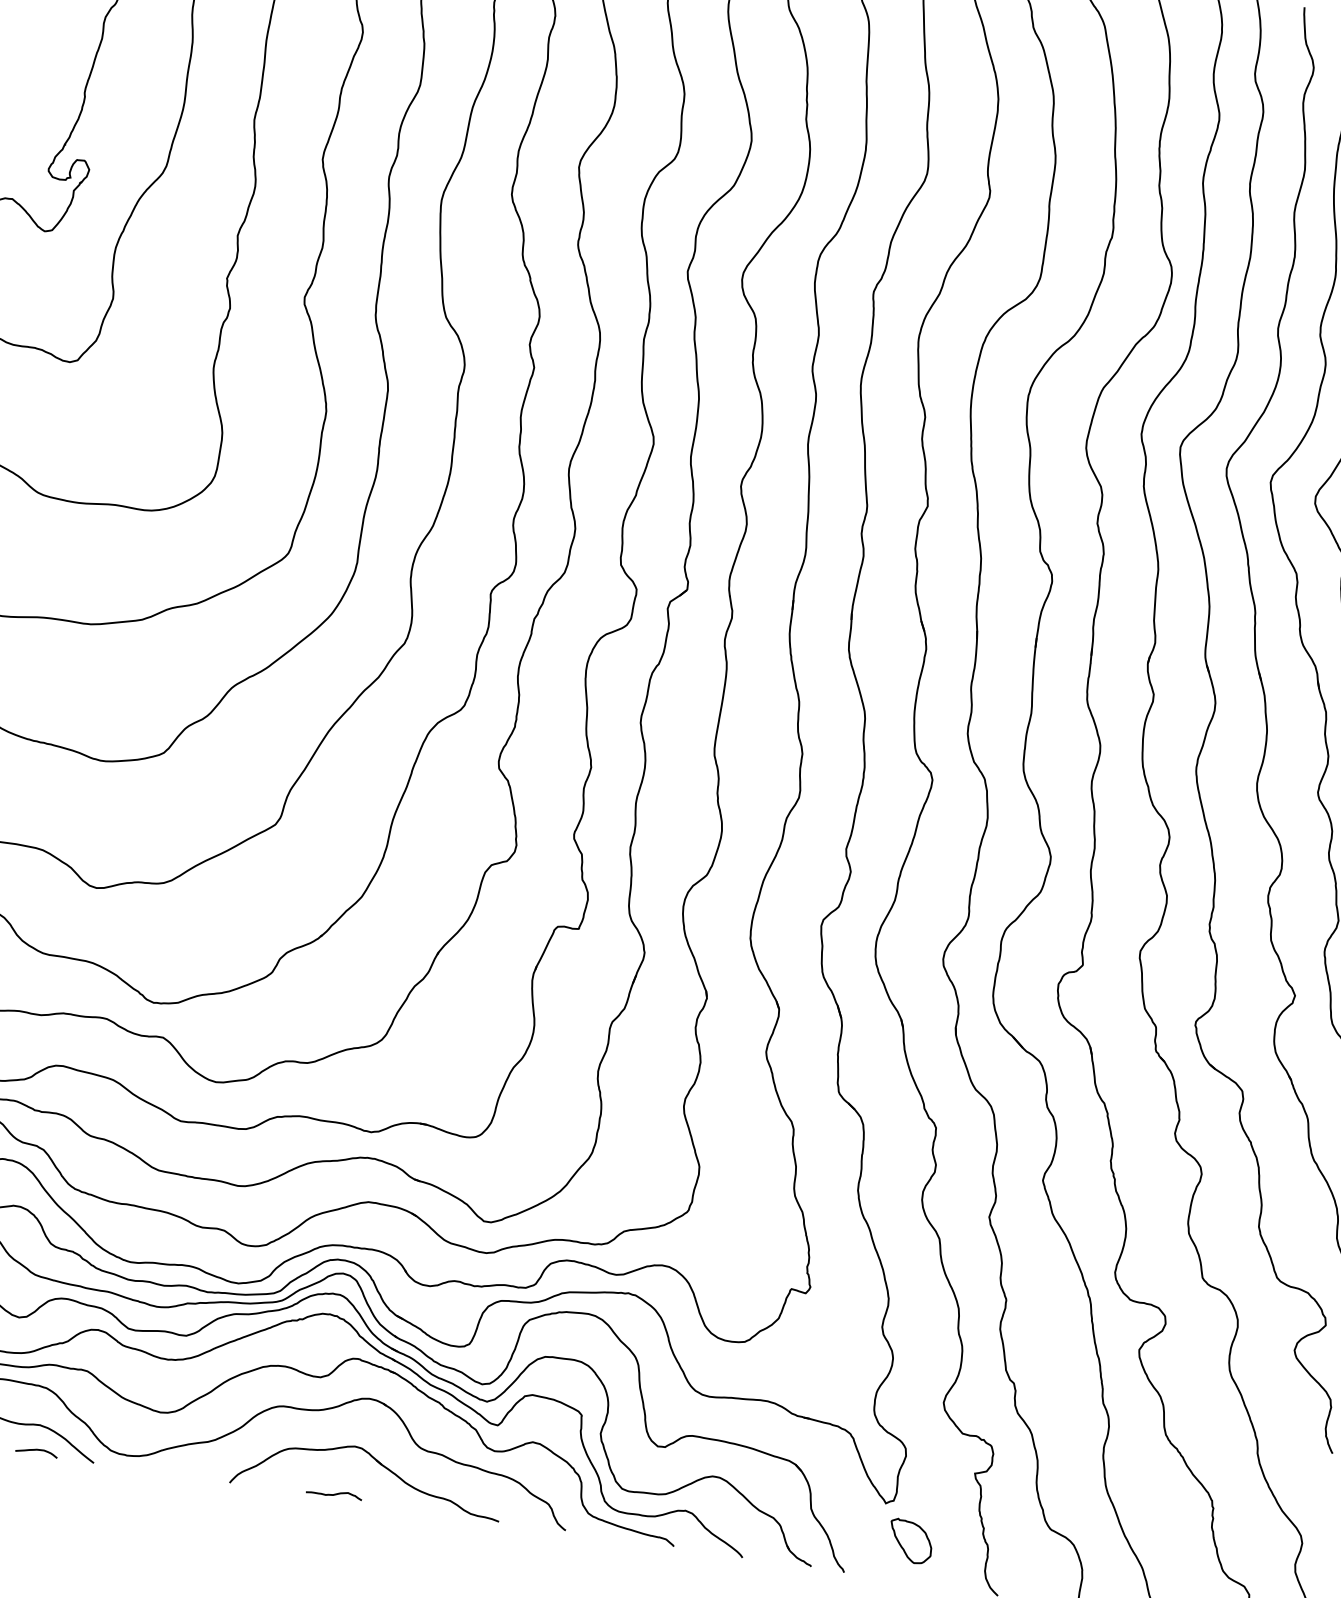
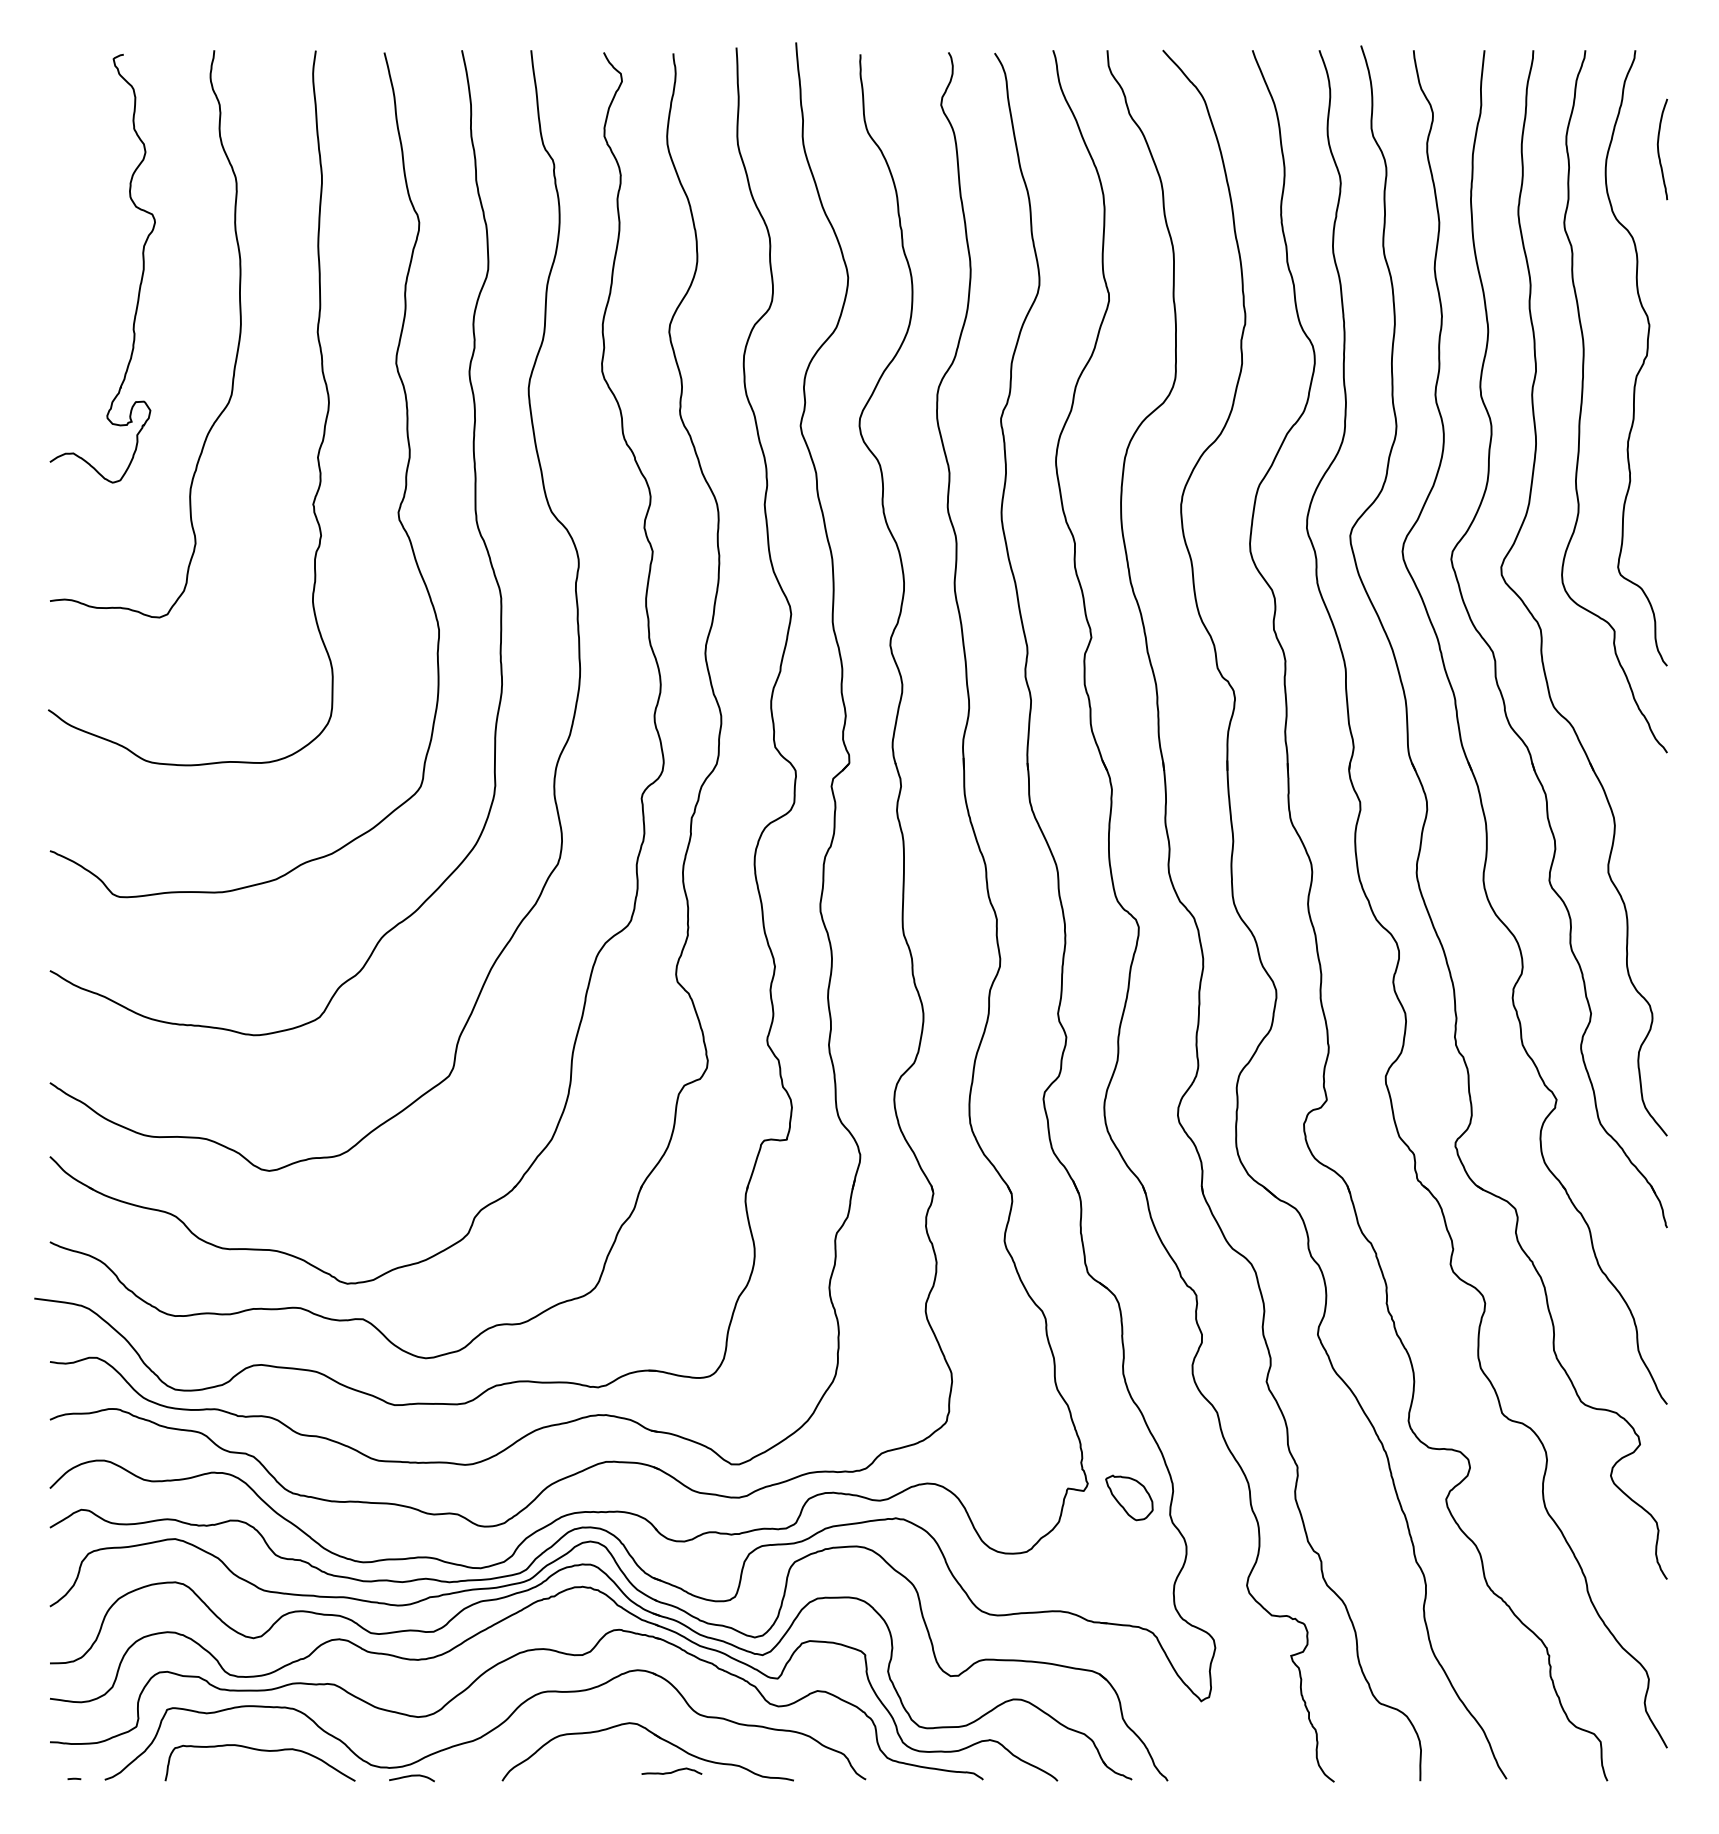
curve: (36, 1450) -> (411, 1776), moved
curve: (333, 1493) -> (671, 1771), moved
part: (910, 1541) -> (1129, 1497), moved

